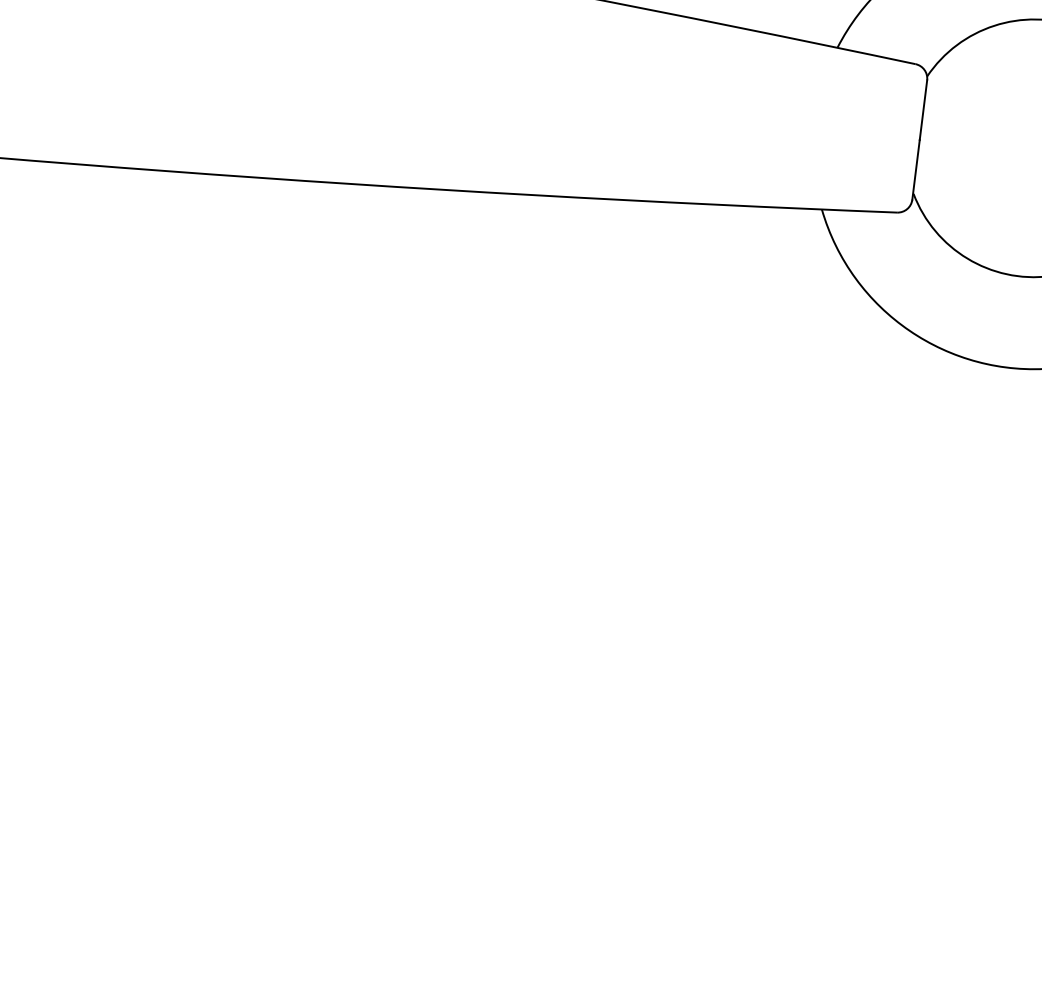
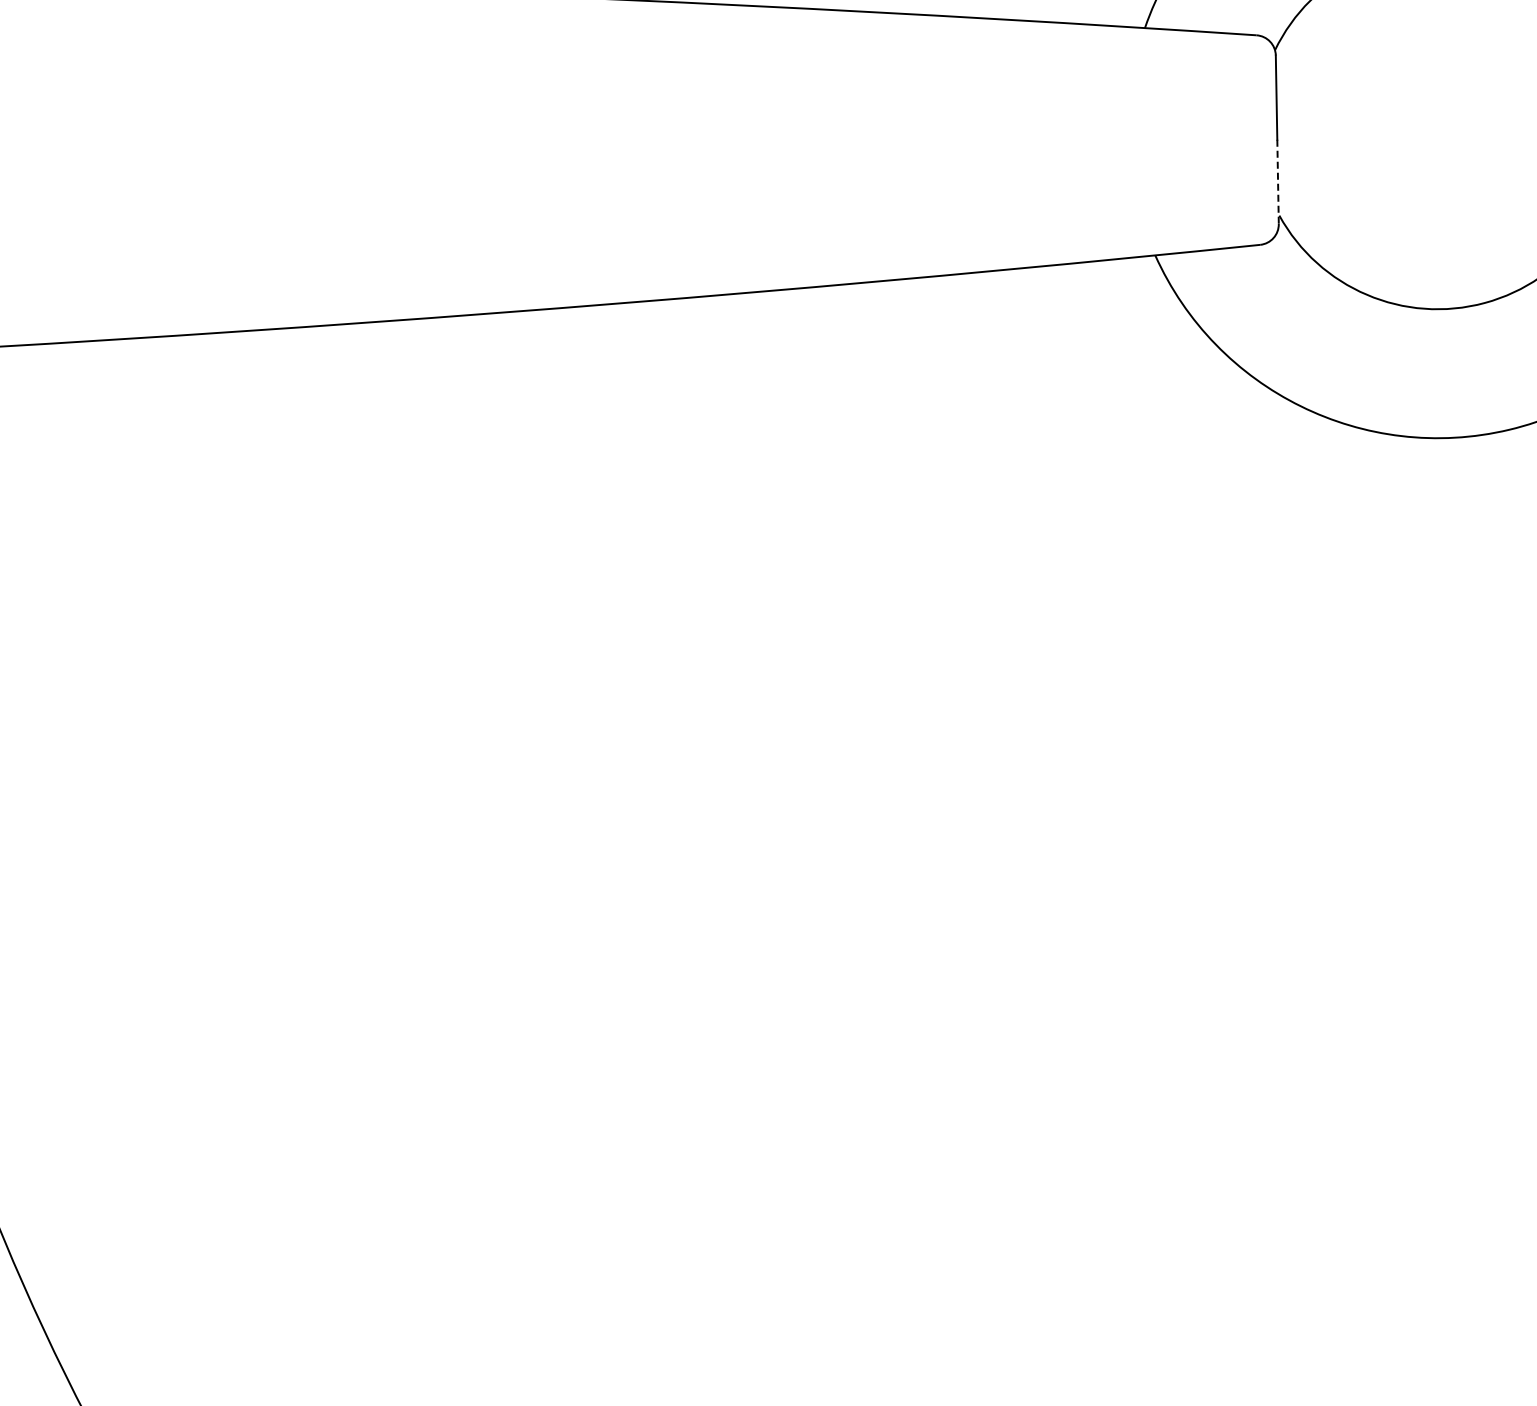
line: (916, 170) -> (1278, 182), solid -> dashed

